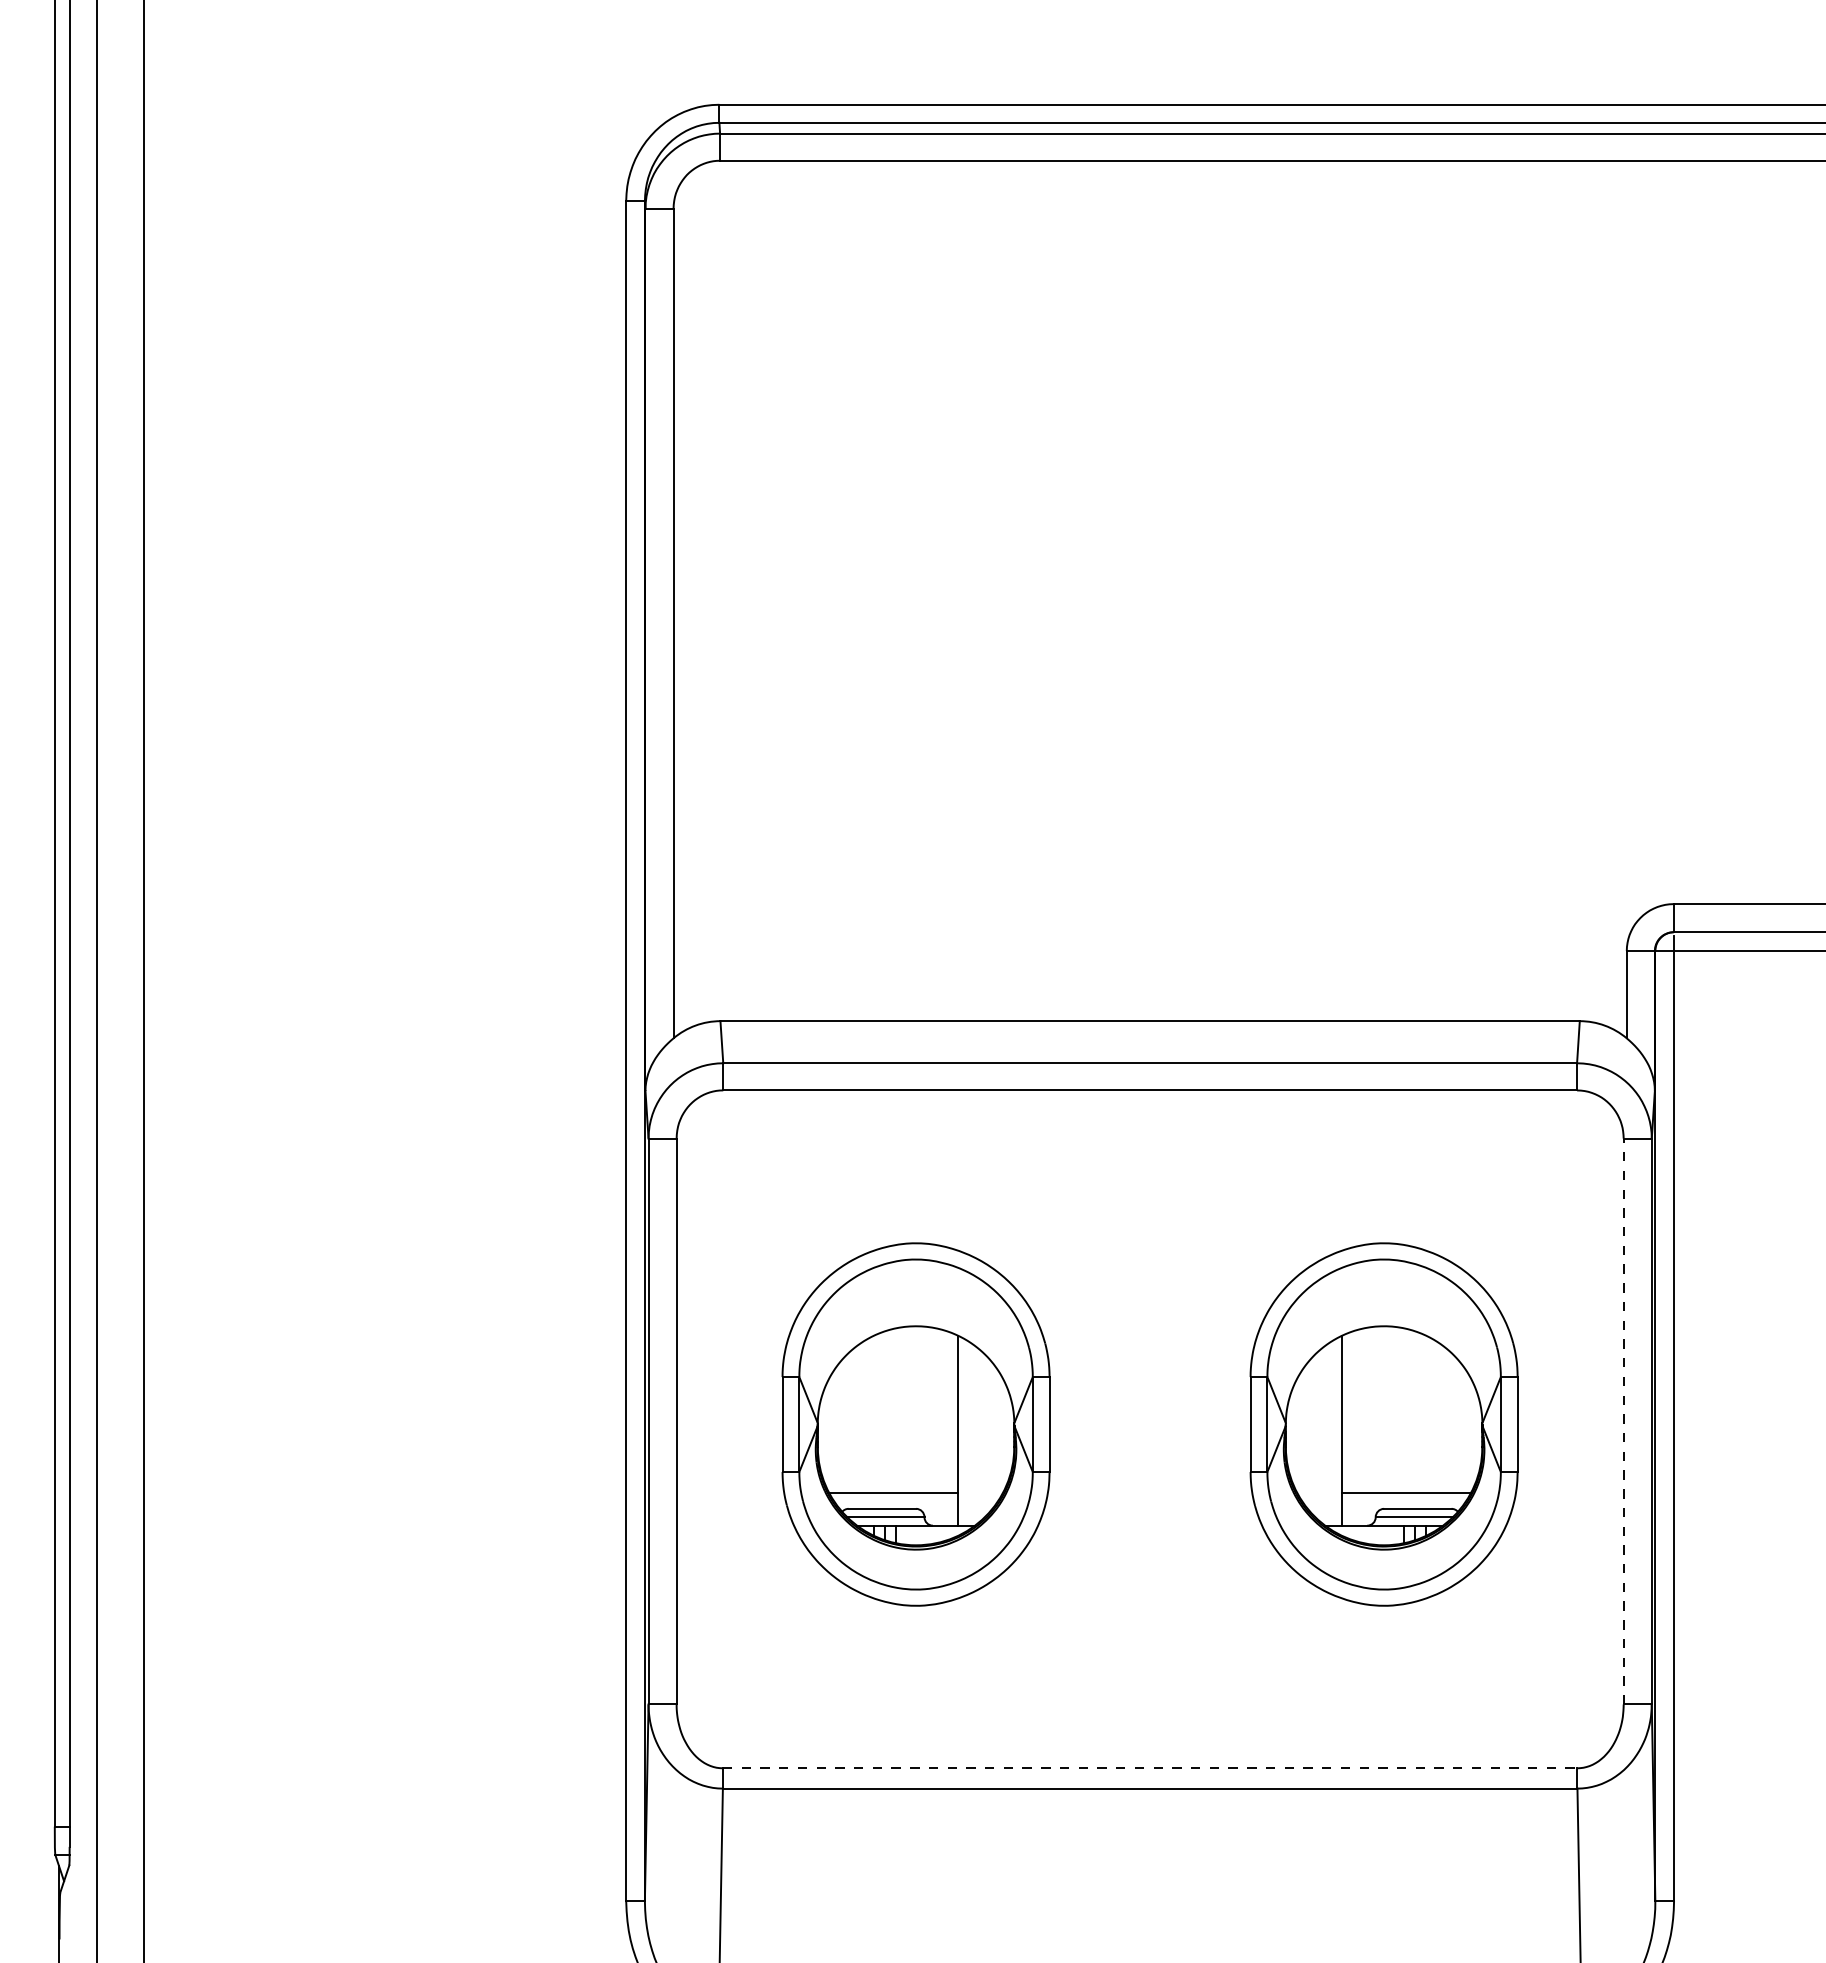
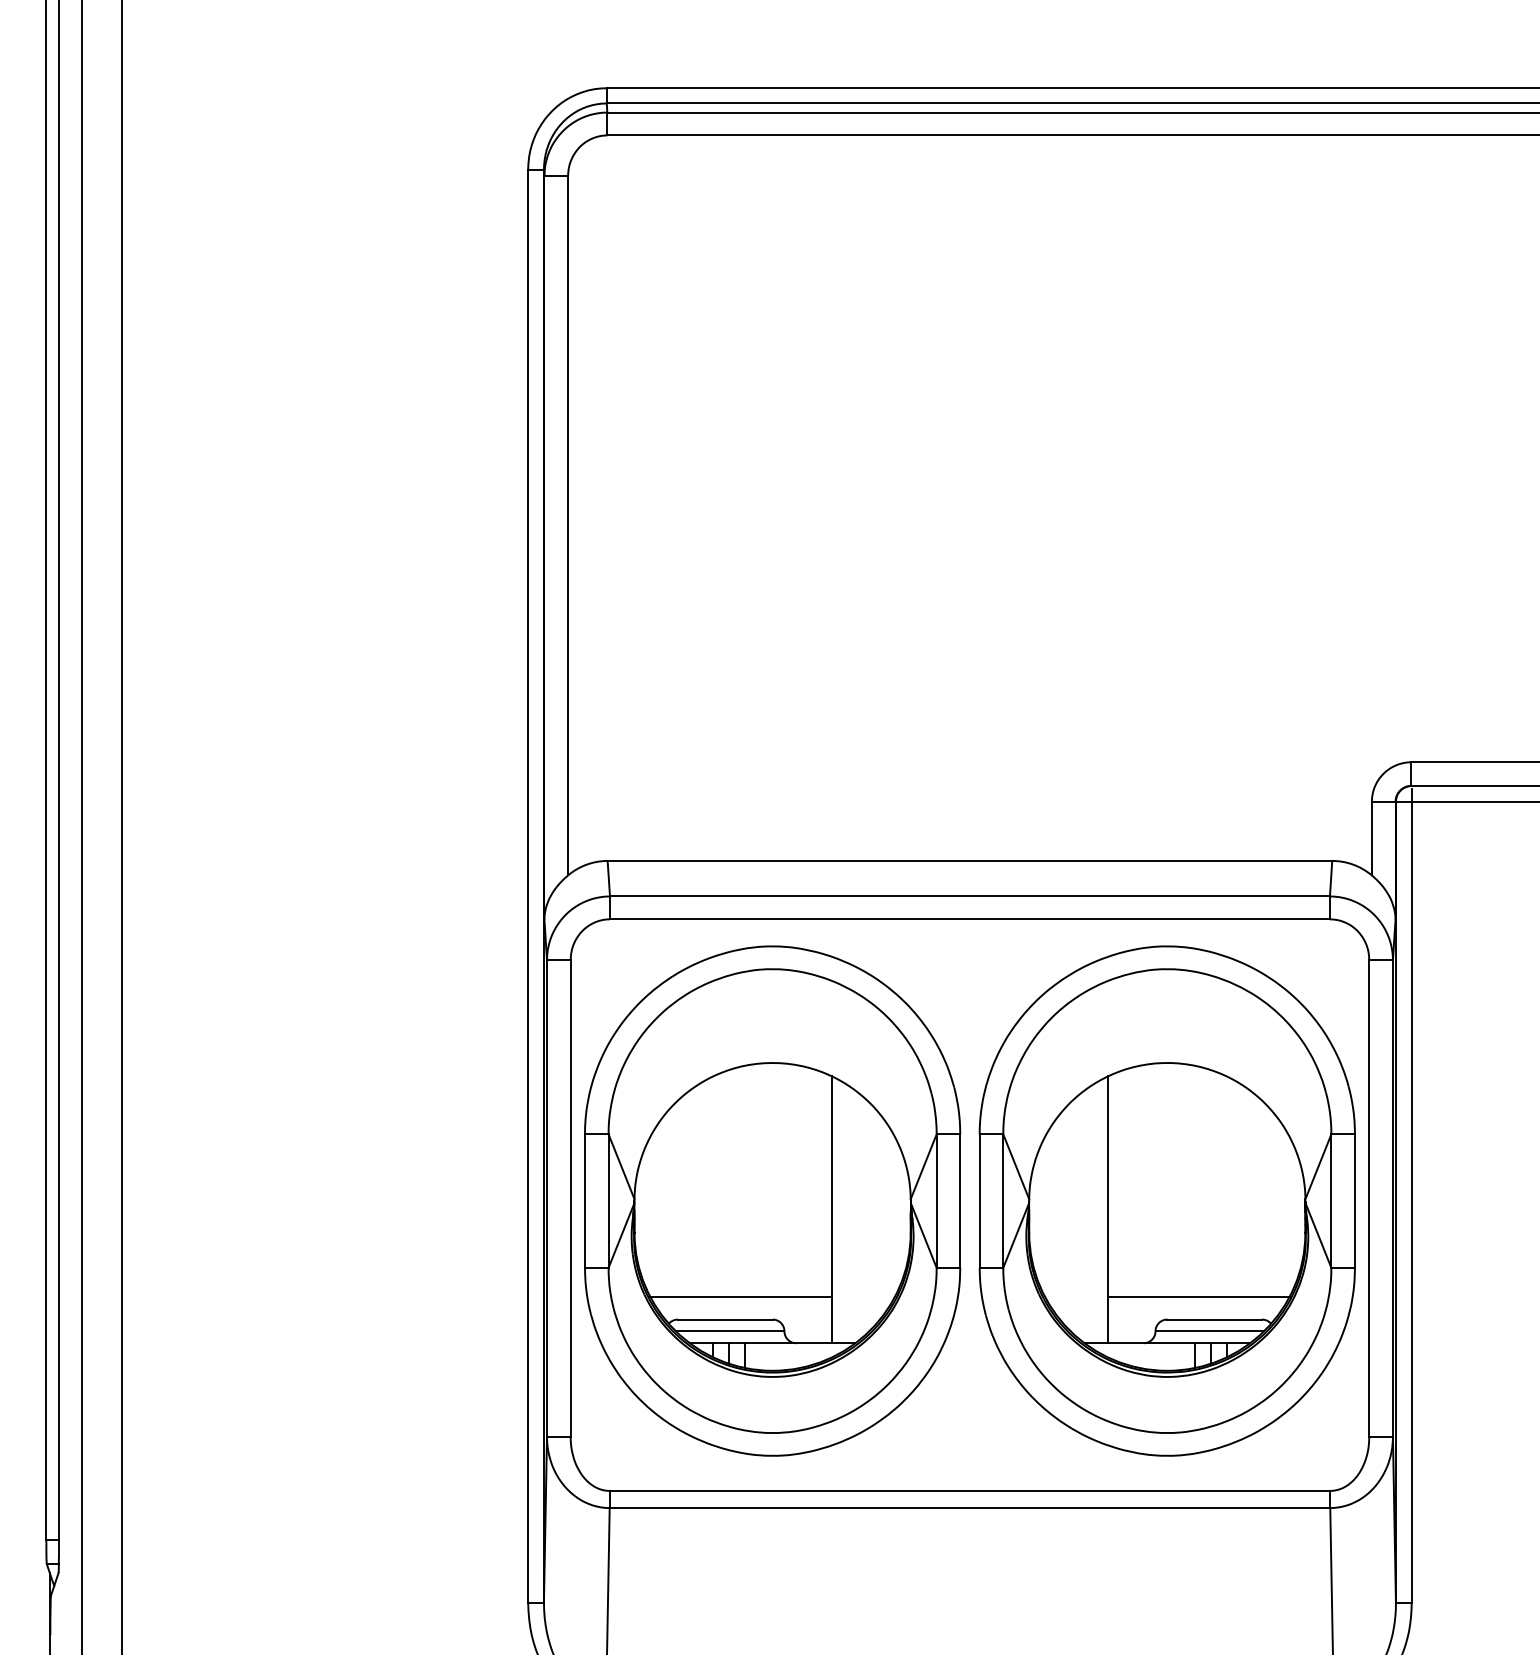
line: (1623, 1421) -> (1369, 1198), dashed -> solid
part: (915, 1424) -> (772, 1201), size x1.67
part: (1383, 1424) -> (1166, 1201), size x1.67
line: (1150, 1768) -> (970, 1491), dashed -> solid

